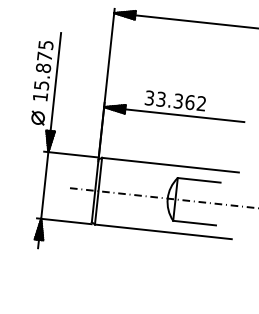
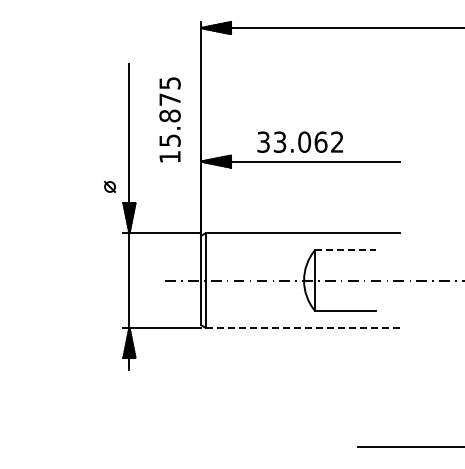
text: (42, 70) -> (169, 119), moved
text: (178, 100) -> (304, 141), 33.362 -> 33.062
part: (37, 117) -> (109, 186), size x0.6
line: (199, 180) -> (345, 250), solid -> dashed
line: (163, 231) -> (303, 327), solid -> dashed

